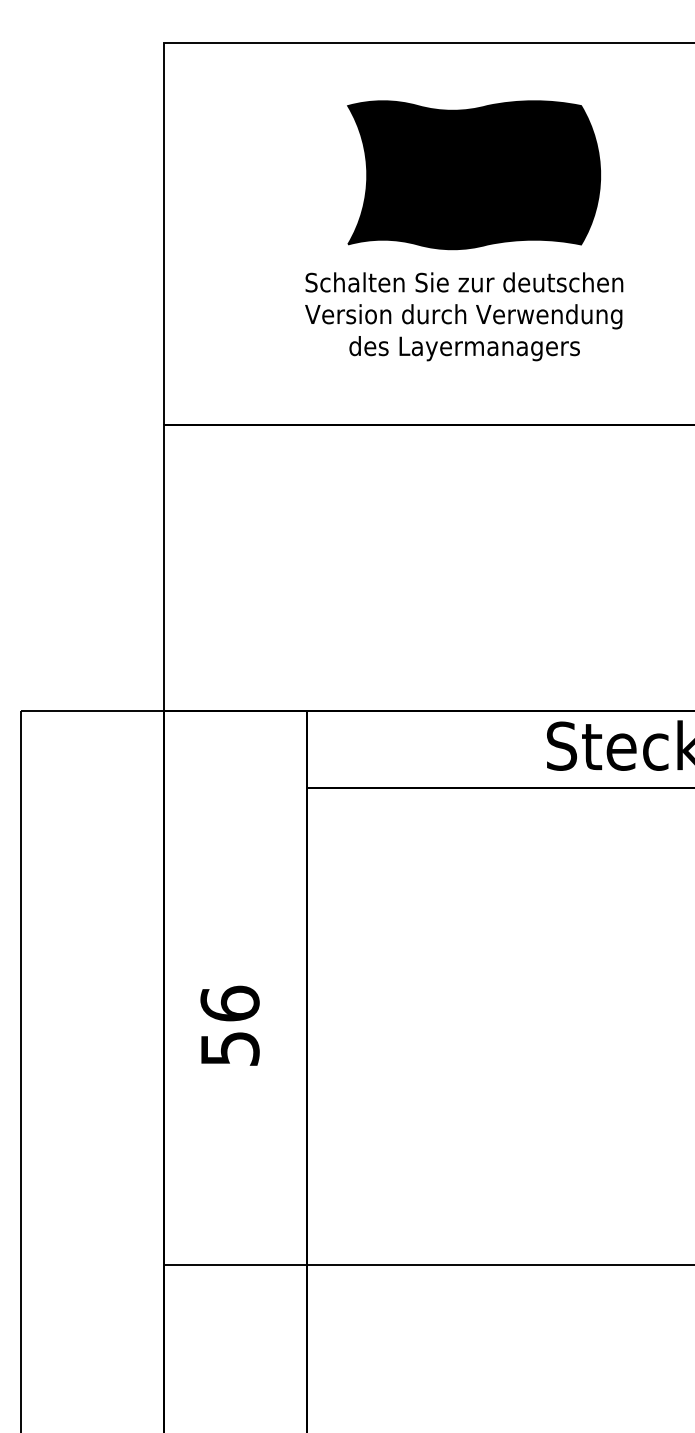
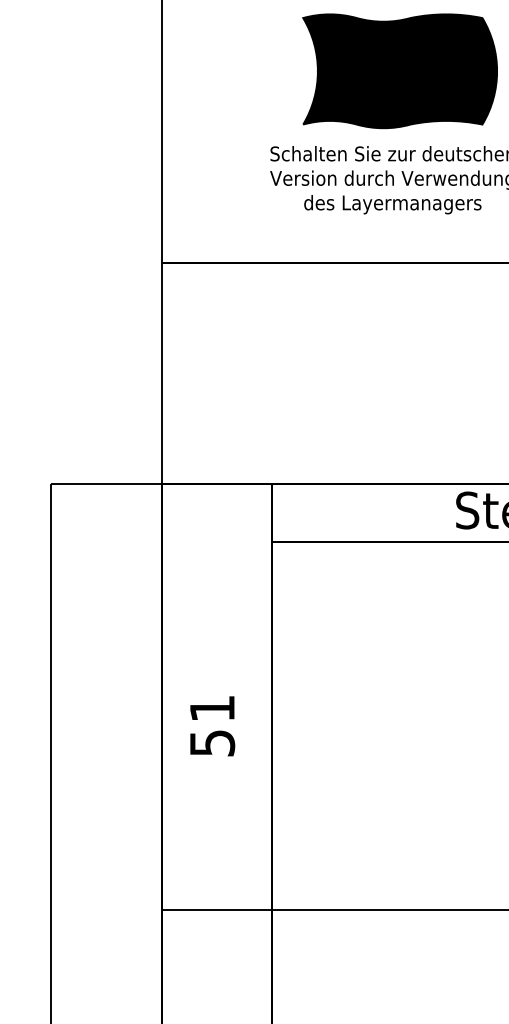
text: (229, 1003) -> (211, 708), 56 -> 51

